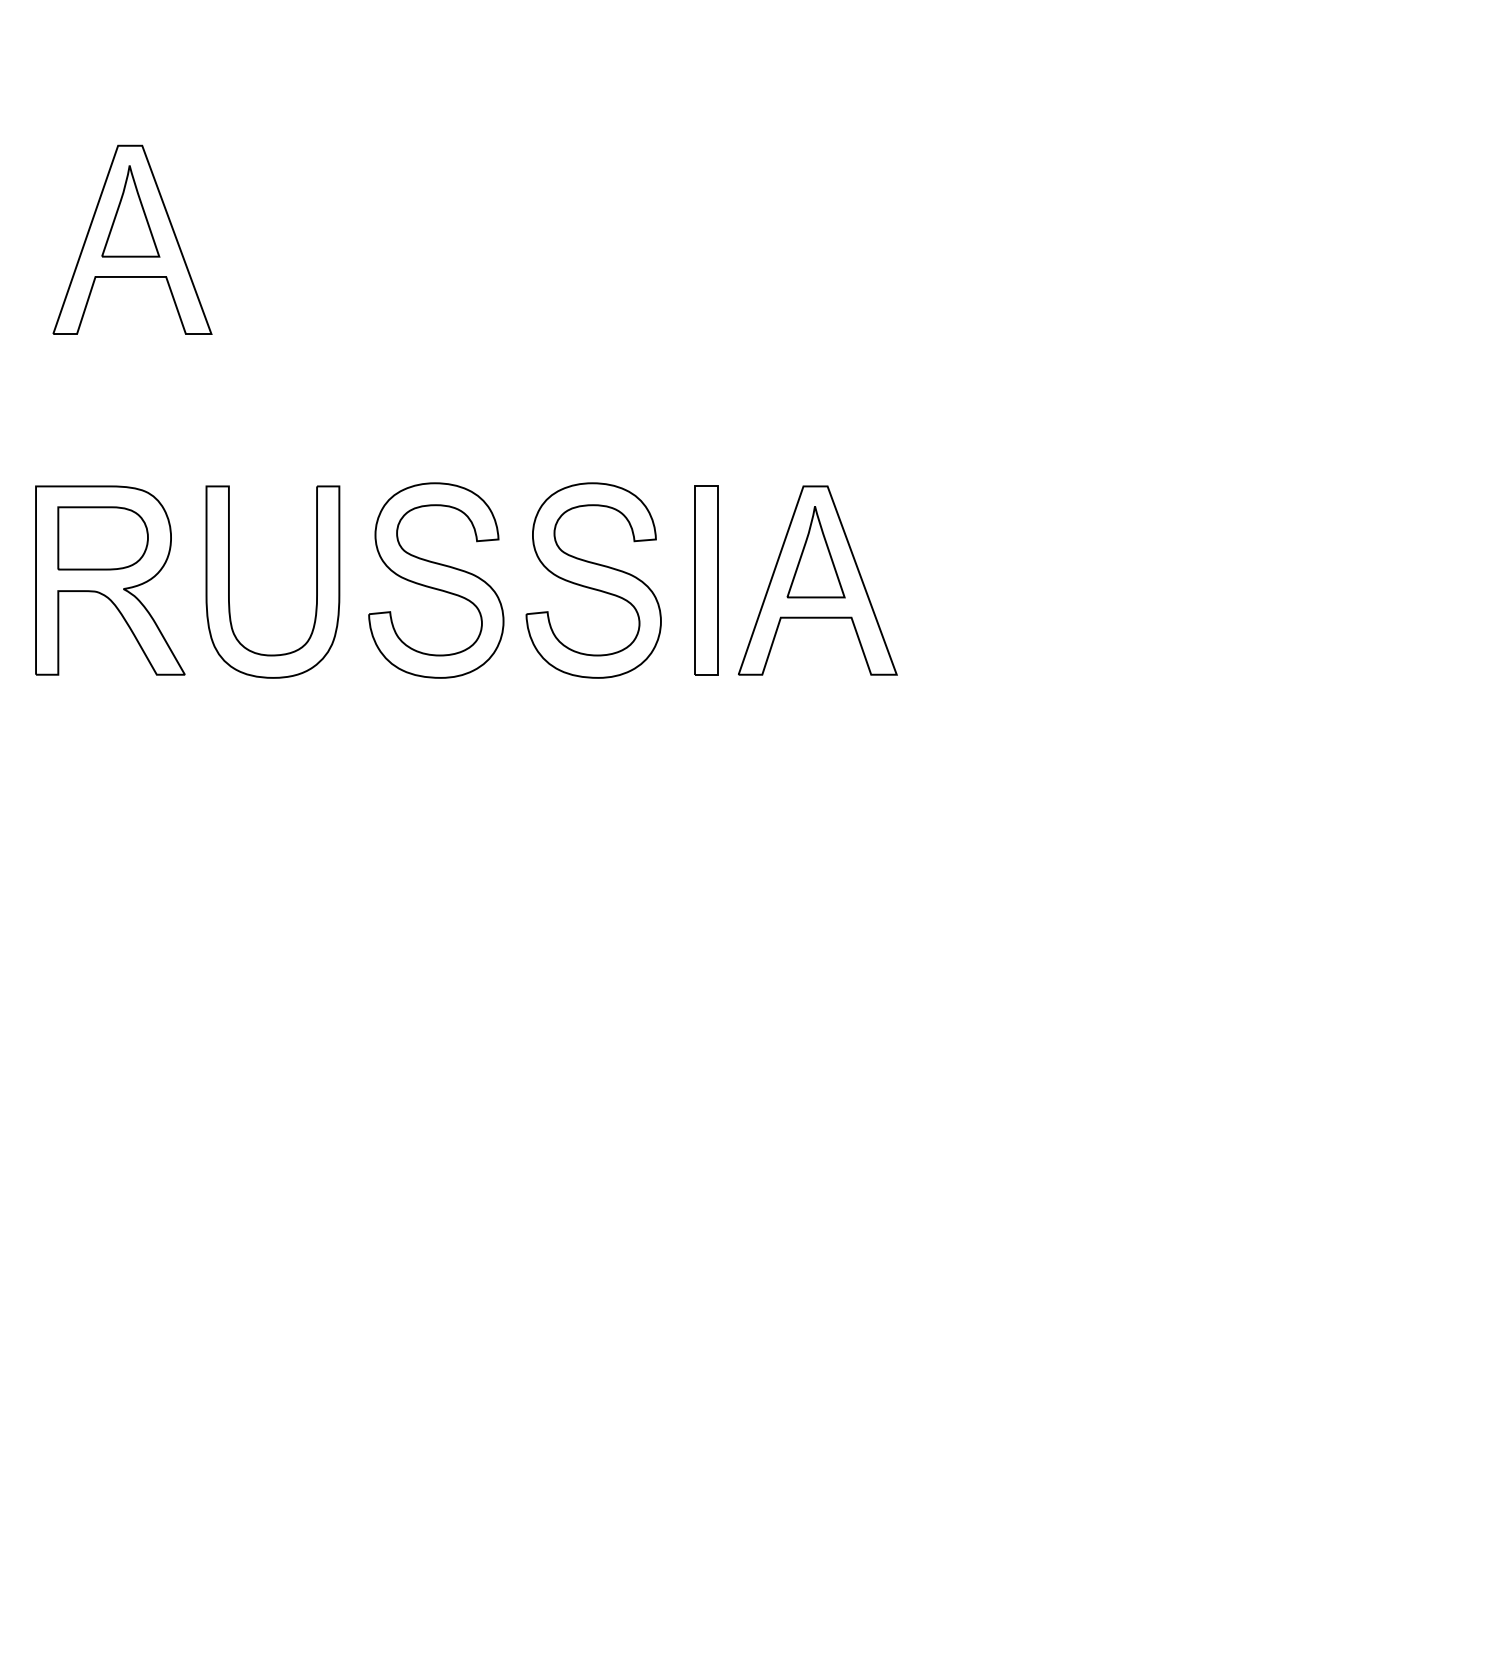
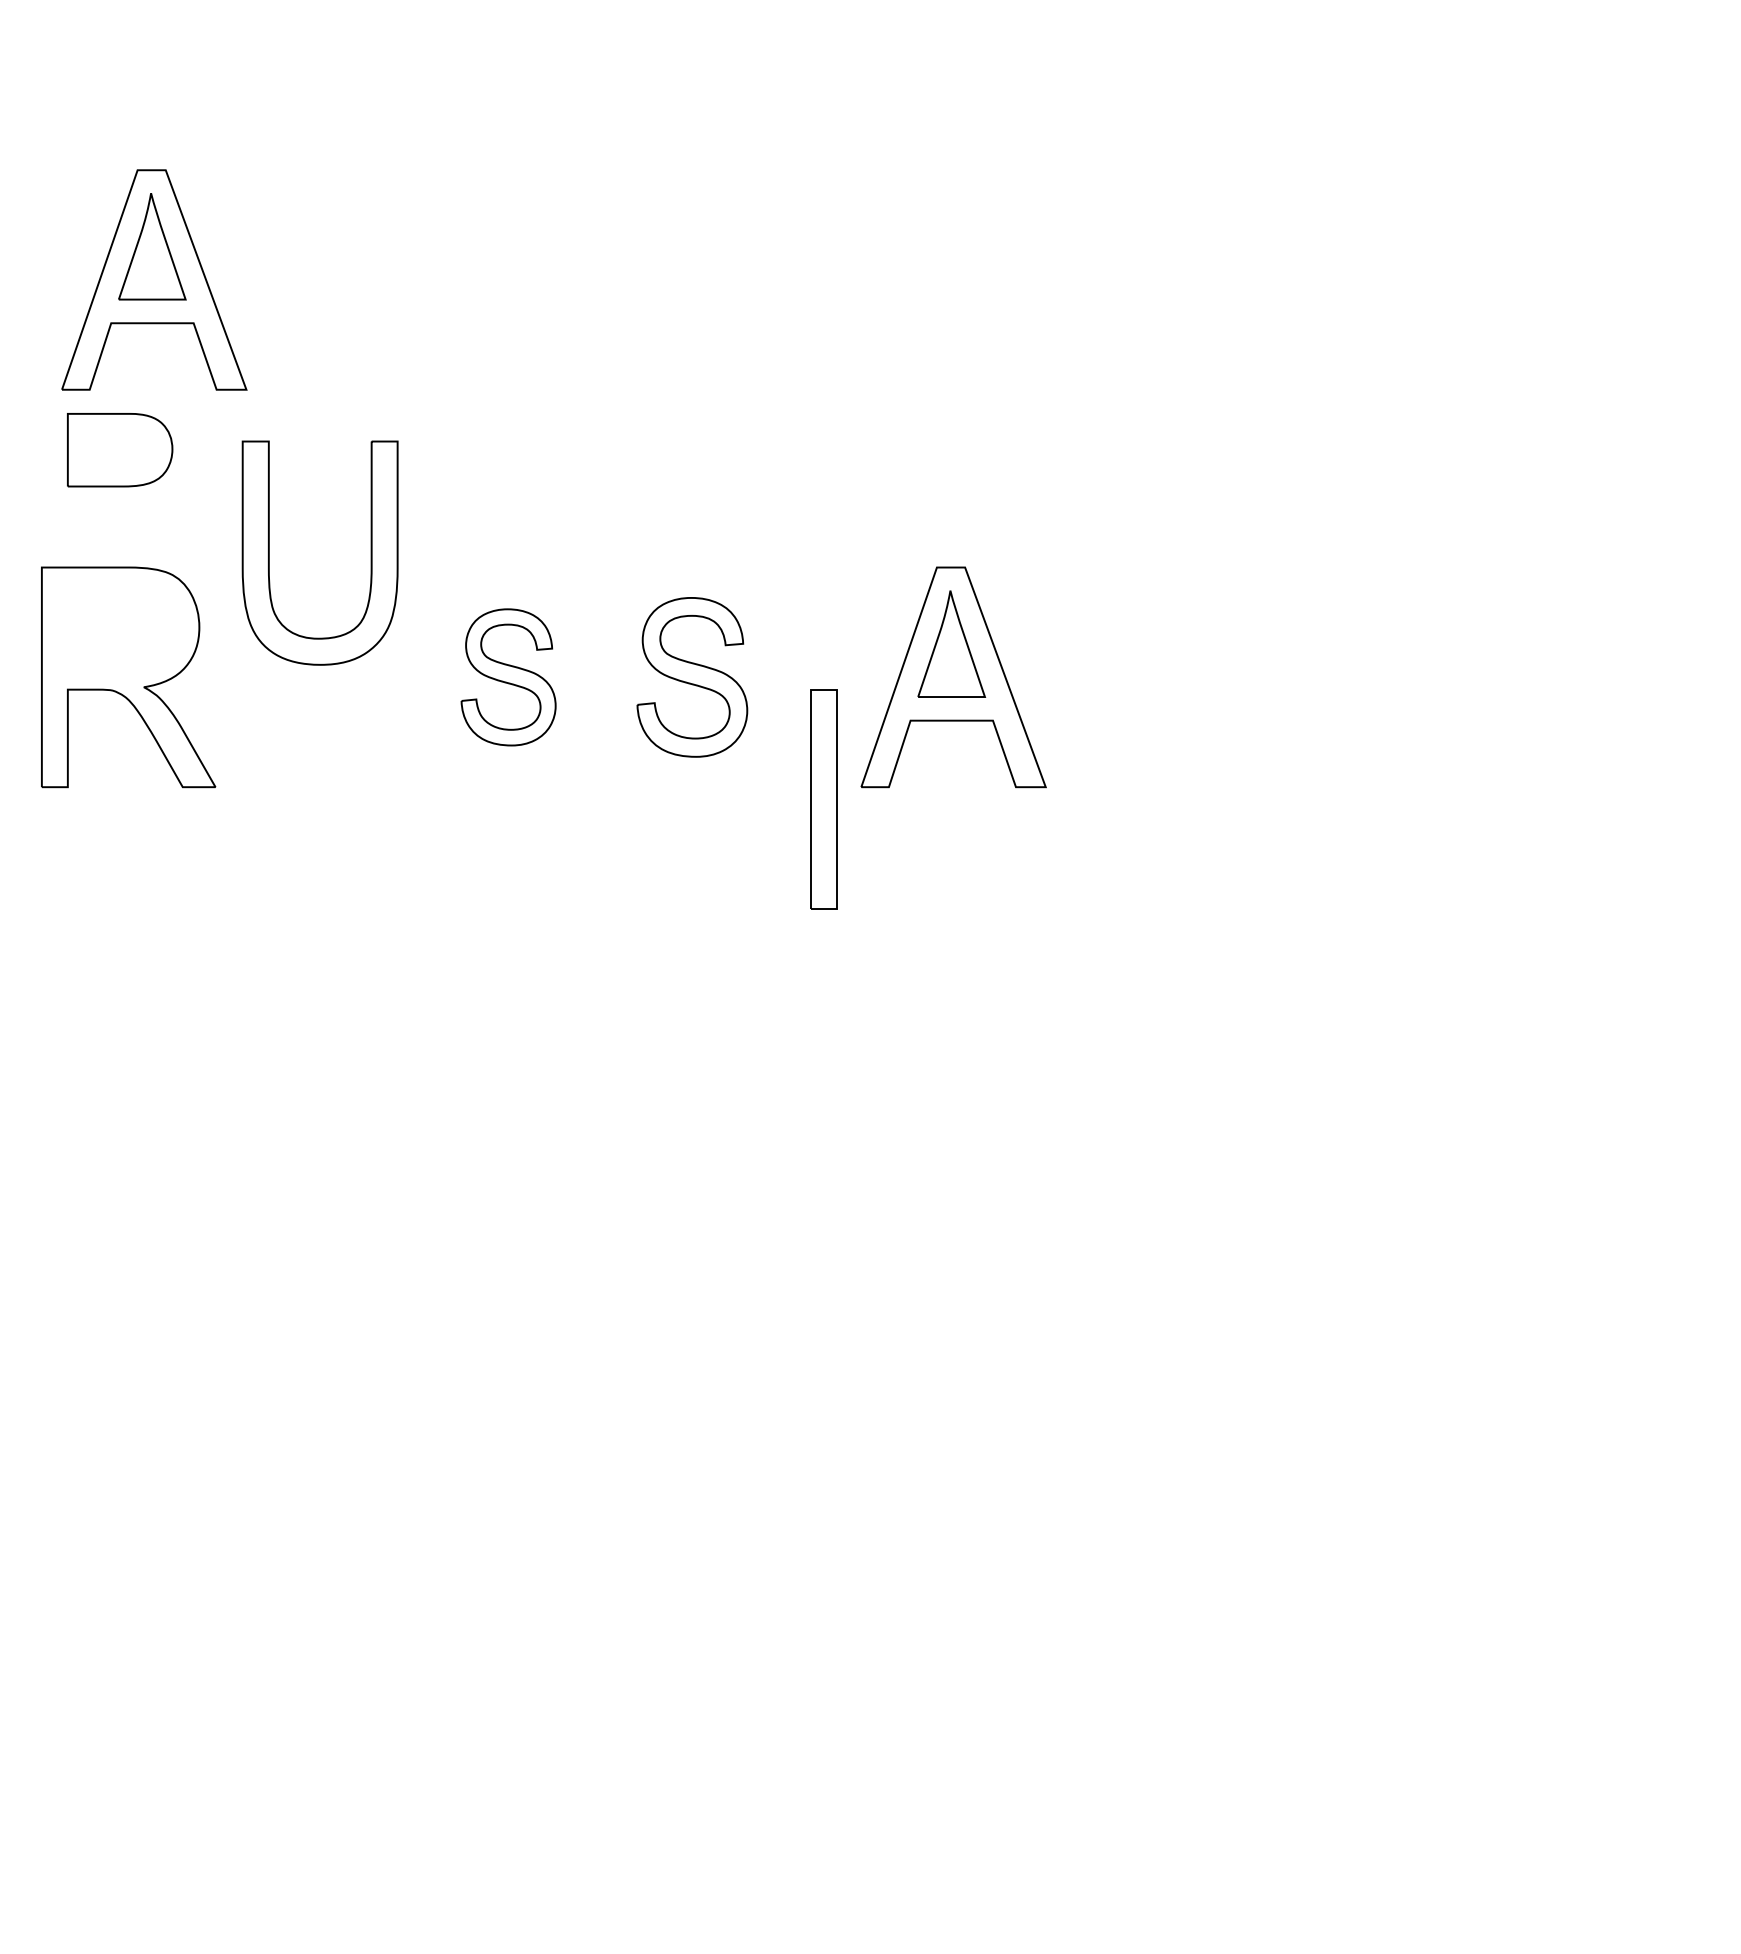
part: (103, 538) -> (120, 450), moved
part: (436, 580) -> (508, 677), size x0.6
part: (593, 580) -> (692, 677), size x0.7
part: (706, 580) -> (823, 799), moved
part: (229, 581) -> (269, 552), moved

